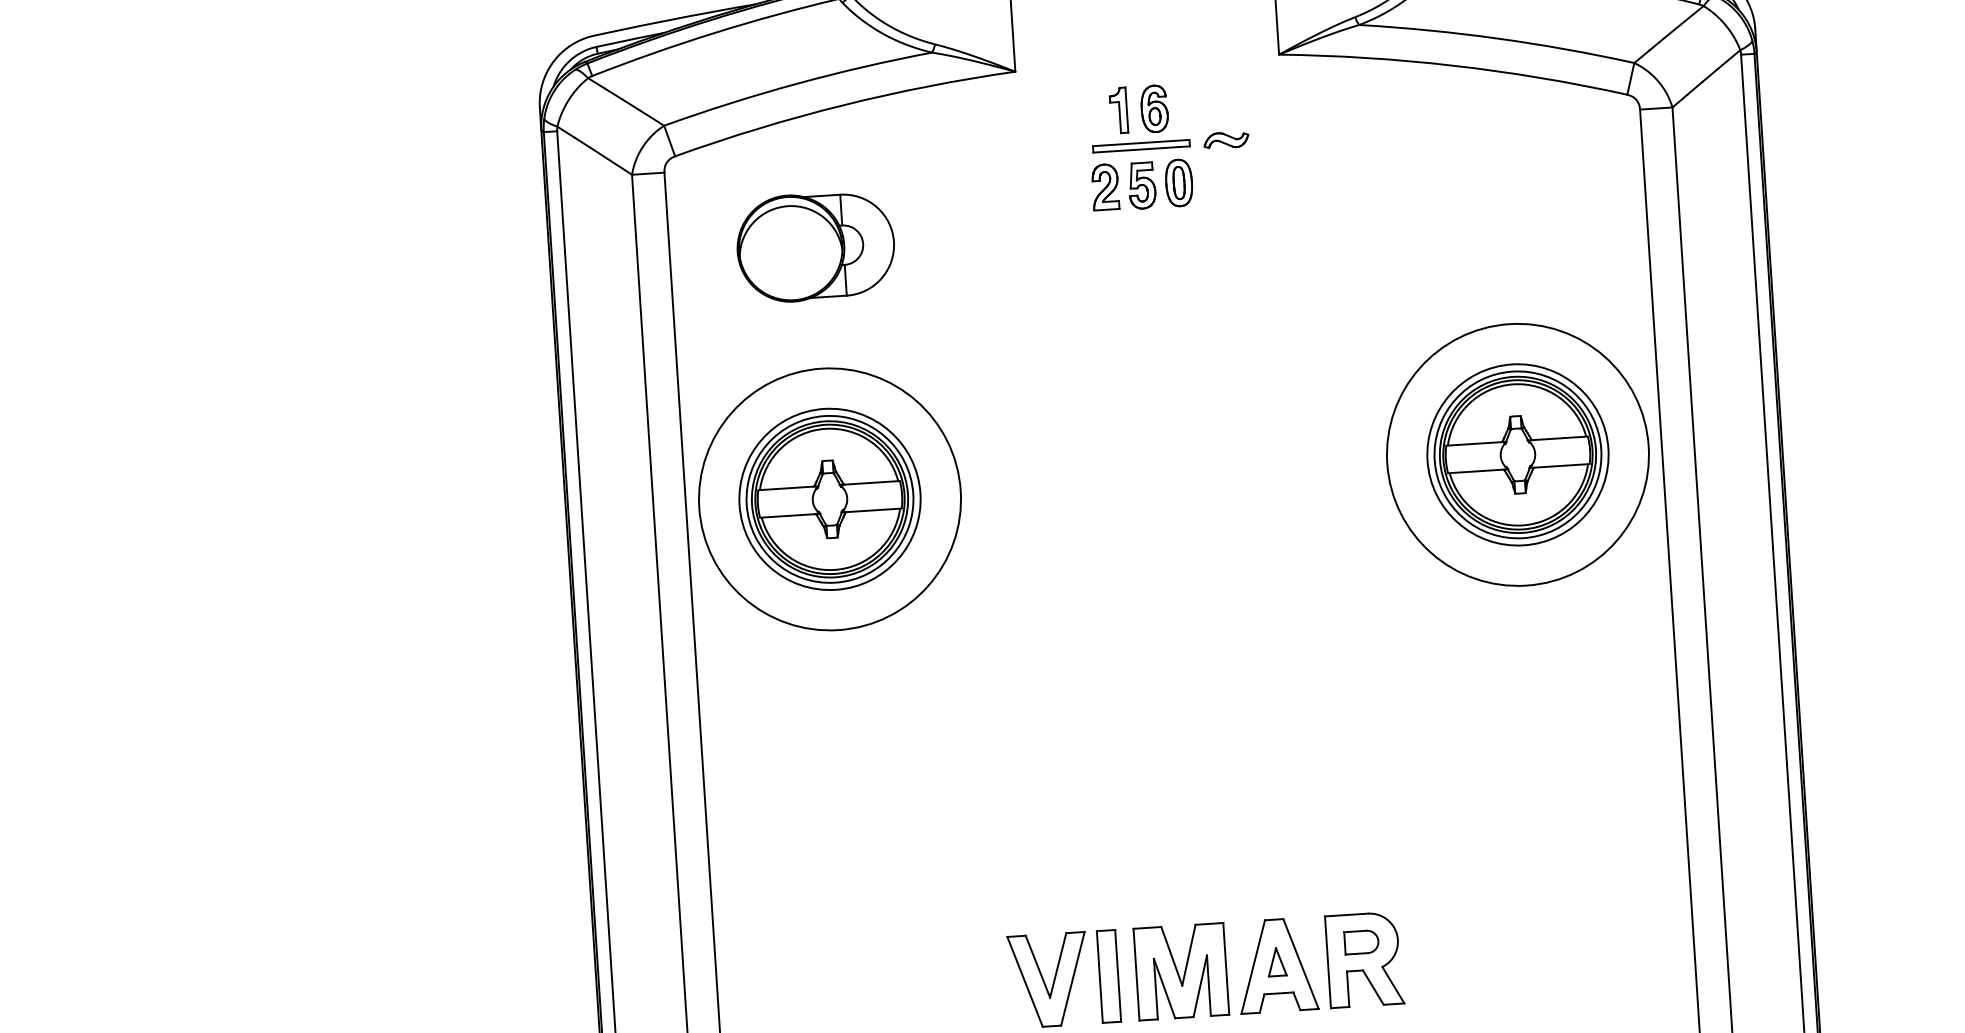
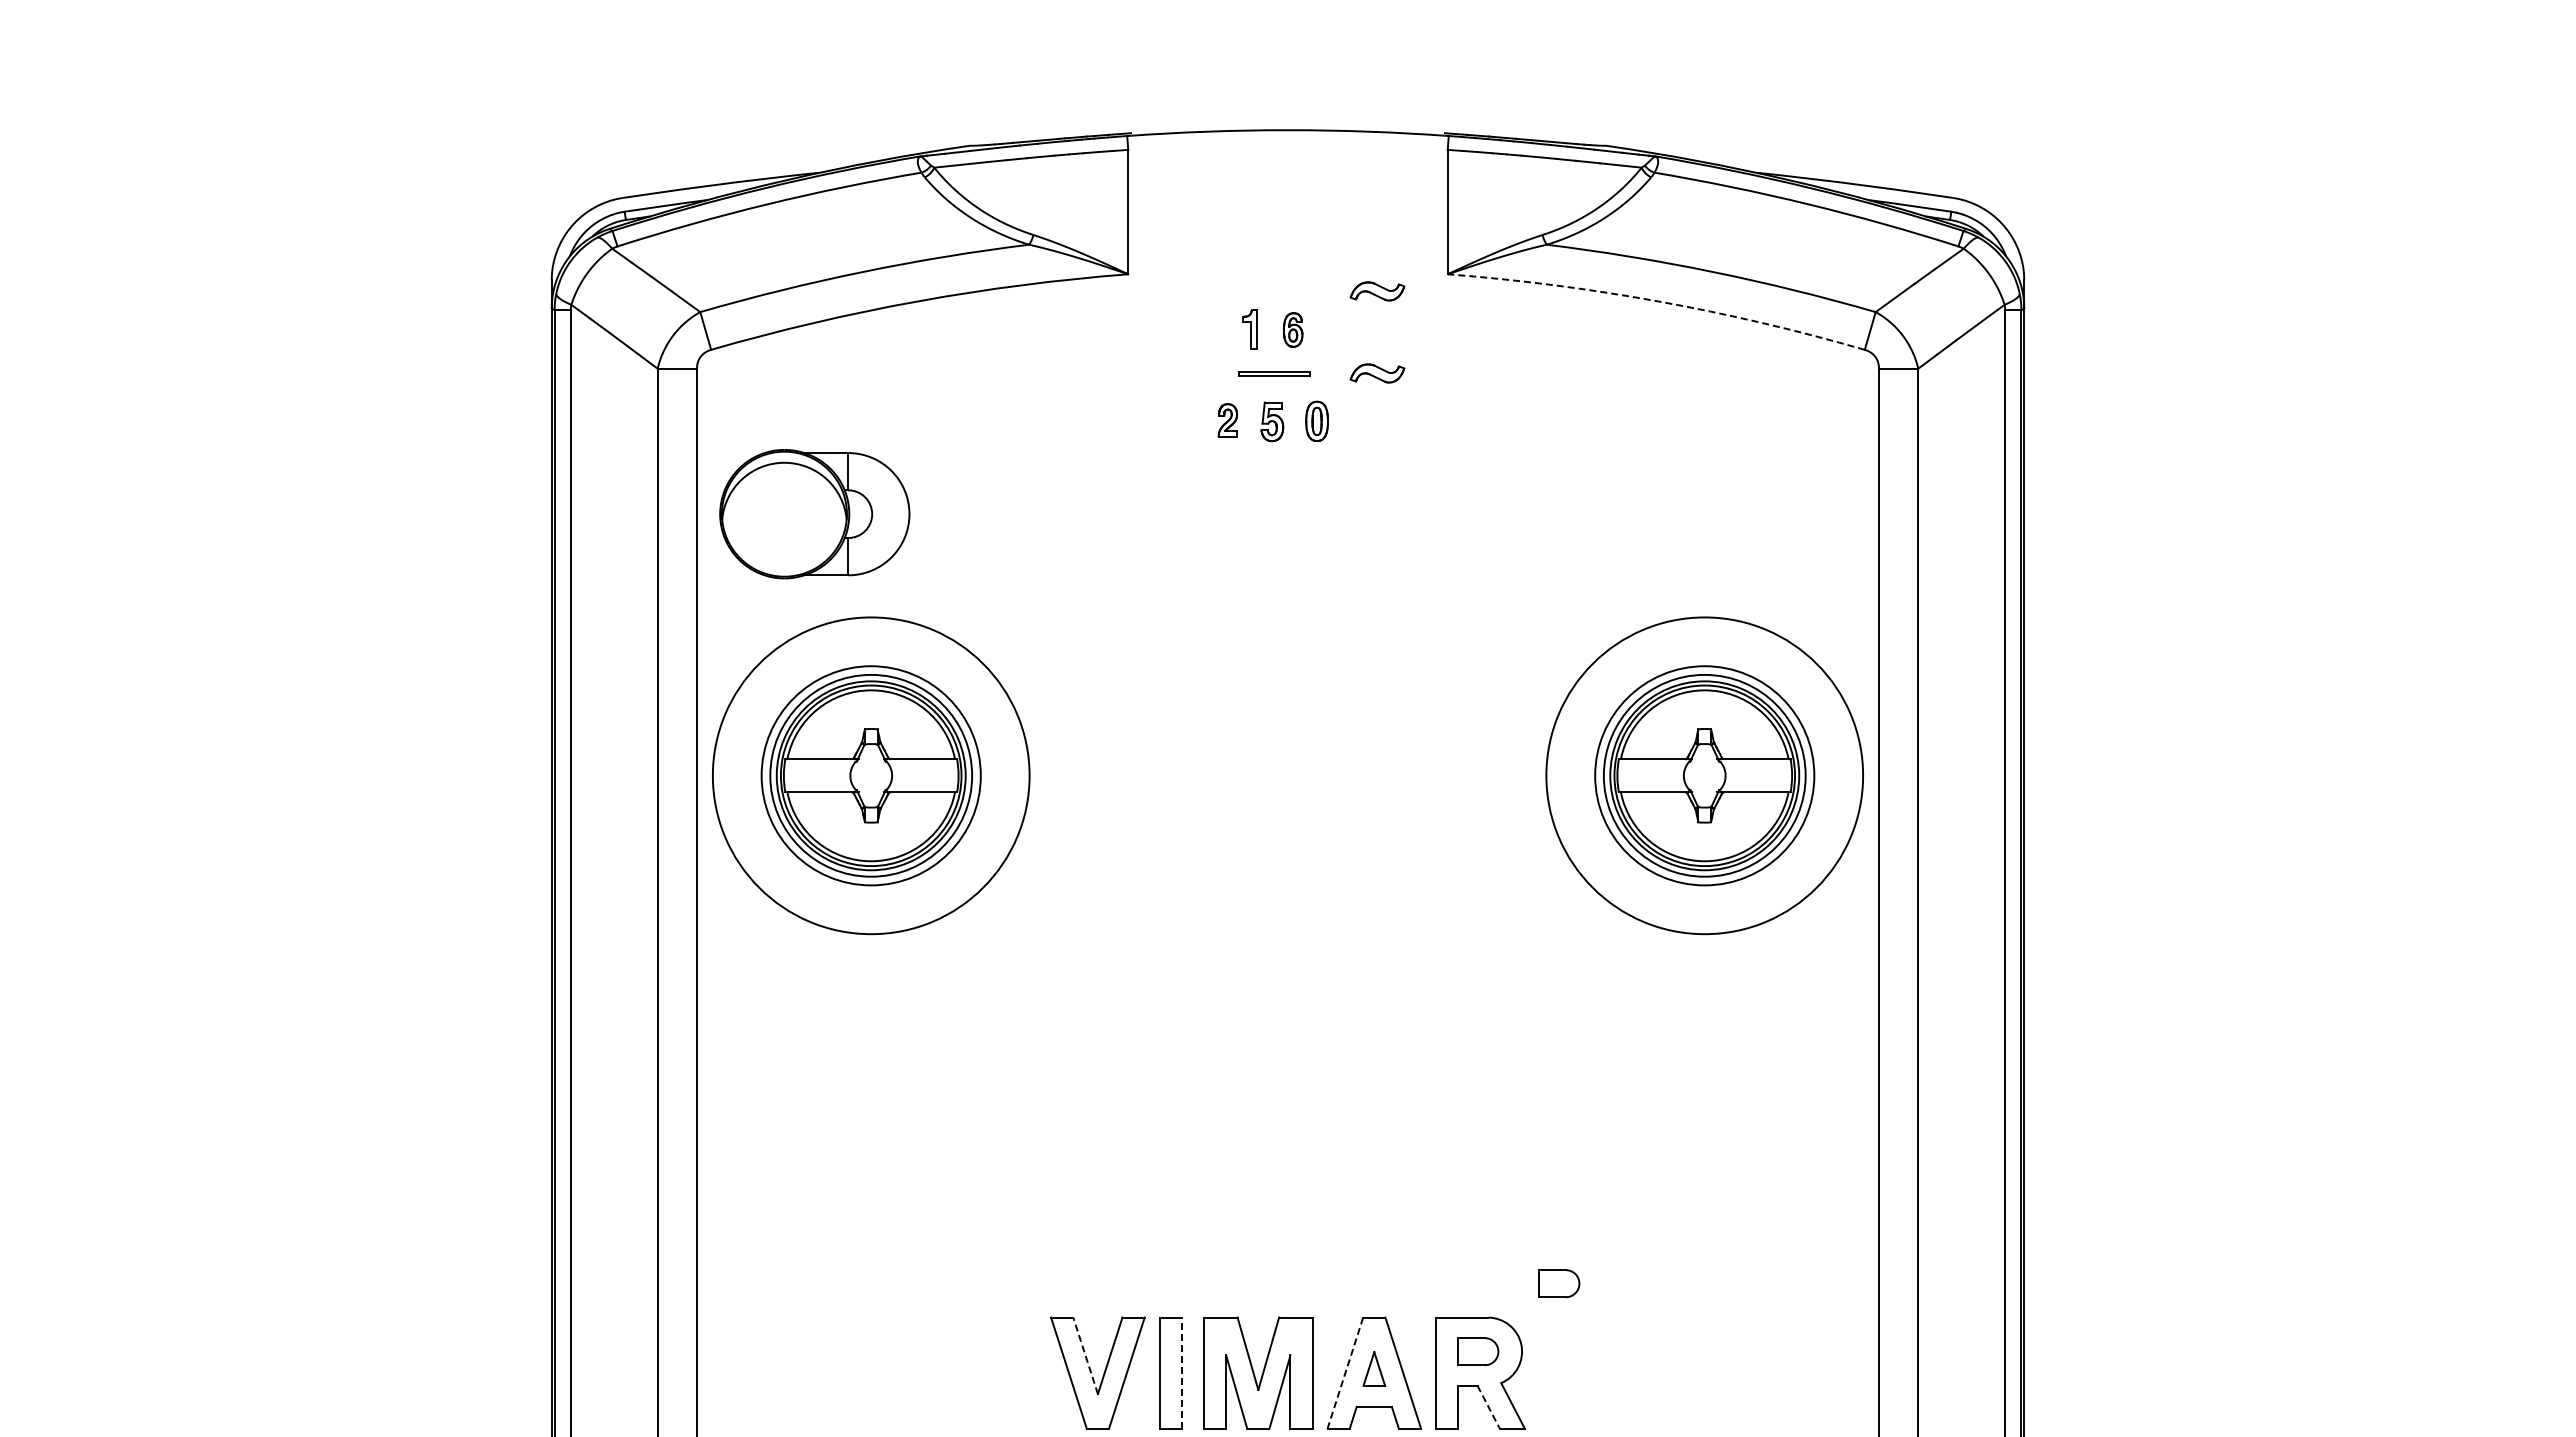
arc: (1454, 65) -> (1658, 301), solid -> dashed
part: (1222, 72) -> (1377, 291), added
part: (1153, 108) -> (1292, 329), size x0.6
part: (1118, 110) -> (1249, 329), size x0.7
part: (1141, 145) -> (1274, 373), size x0.6
part: (1178, 183) -> (1316, 421), size x0.7
part: (1142, 185) -> (1272, 421), size x0.7
part: (1105, 187) -> (1227, 420), size x0.6
part: (815, 247) -> (814, 514), moved
part: (1425, 881) -> (1559, 1283), added
line: (1037, 966) -> (1085, 1355), solid -> dashed
line: (1253, 967) -> (1345, 1373), solid -> dashed
line: (1117, 976) -> (1181, 1373), solid -> dashed
line: (1373, 987) -> (1488, 1407), solid -> dashed

